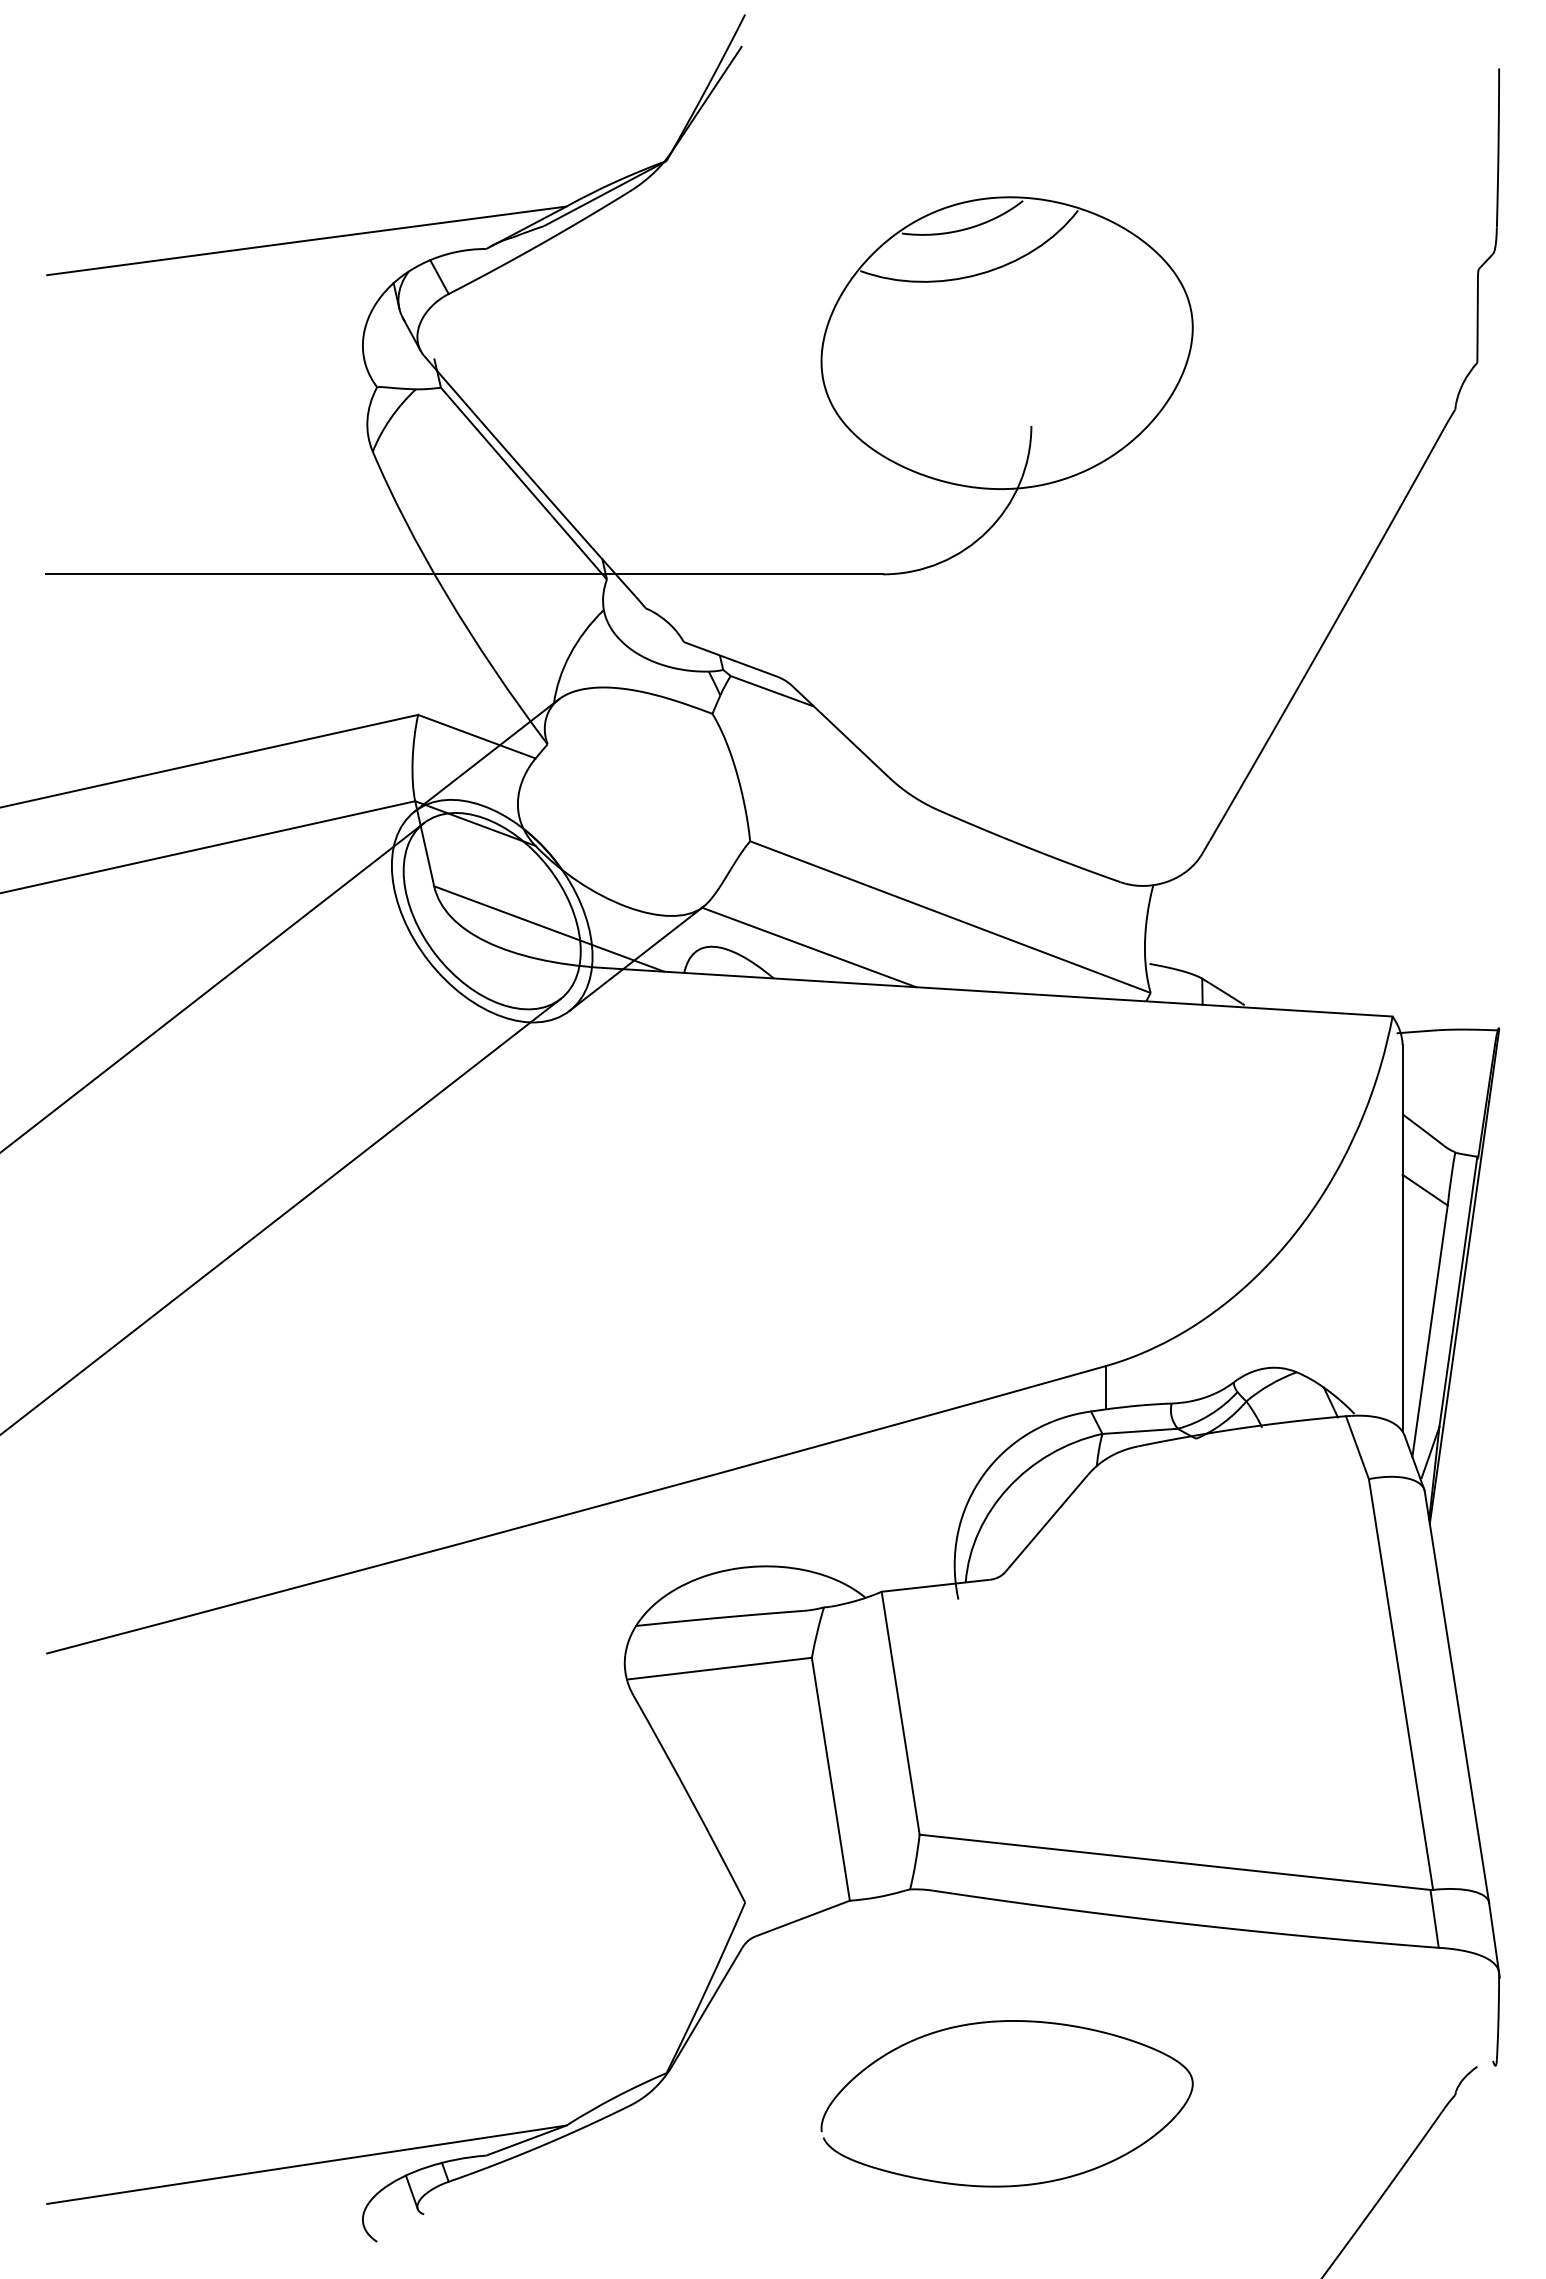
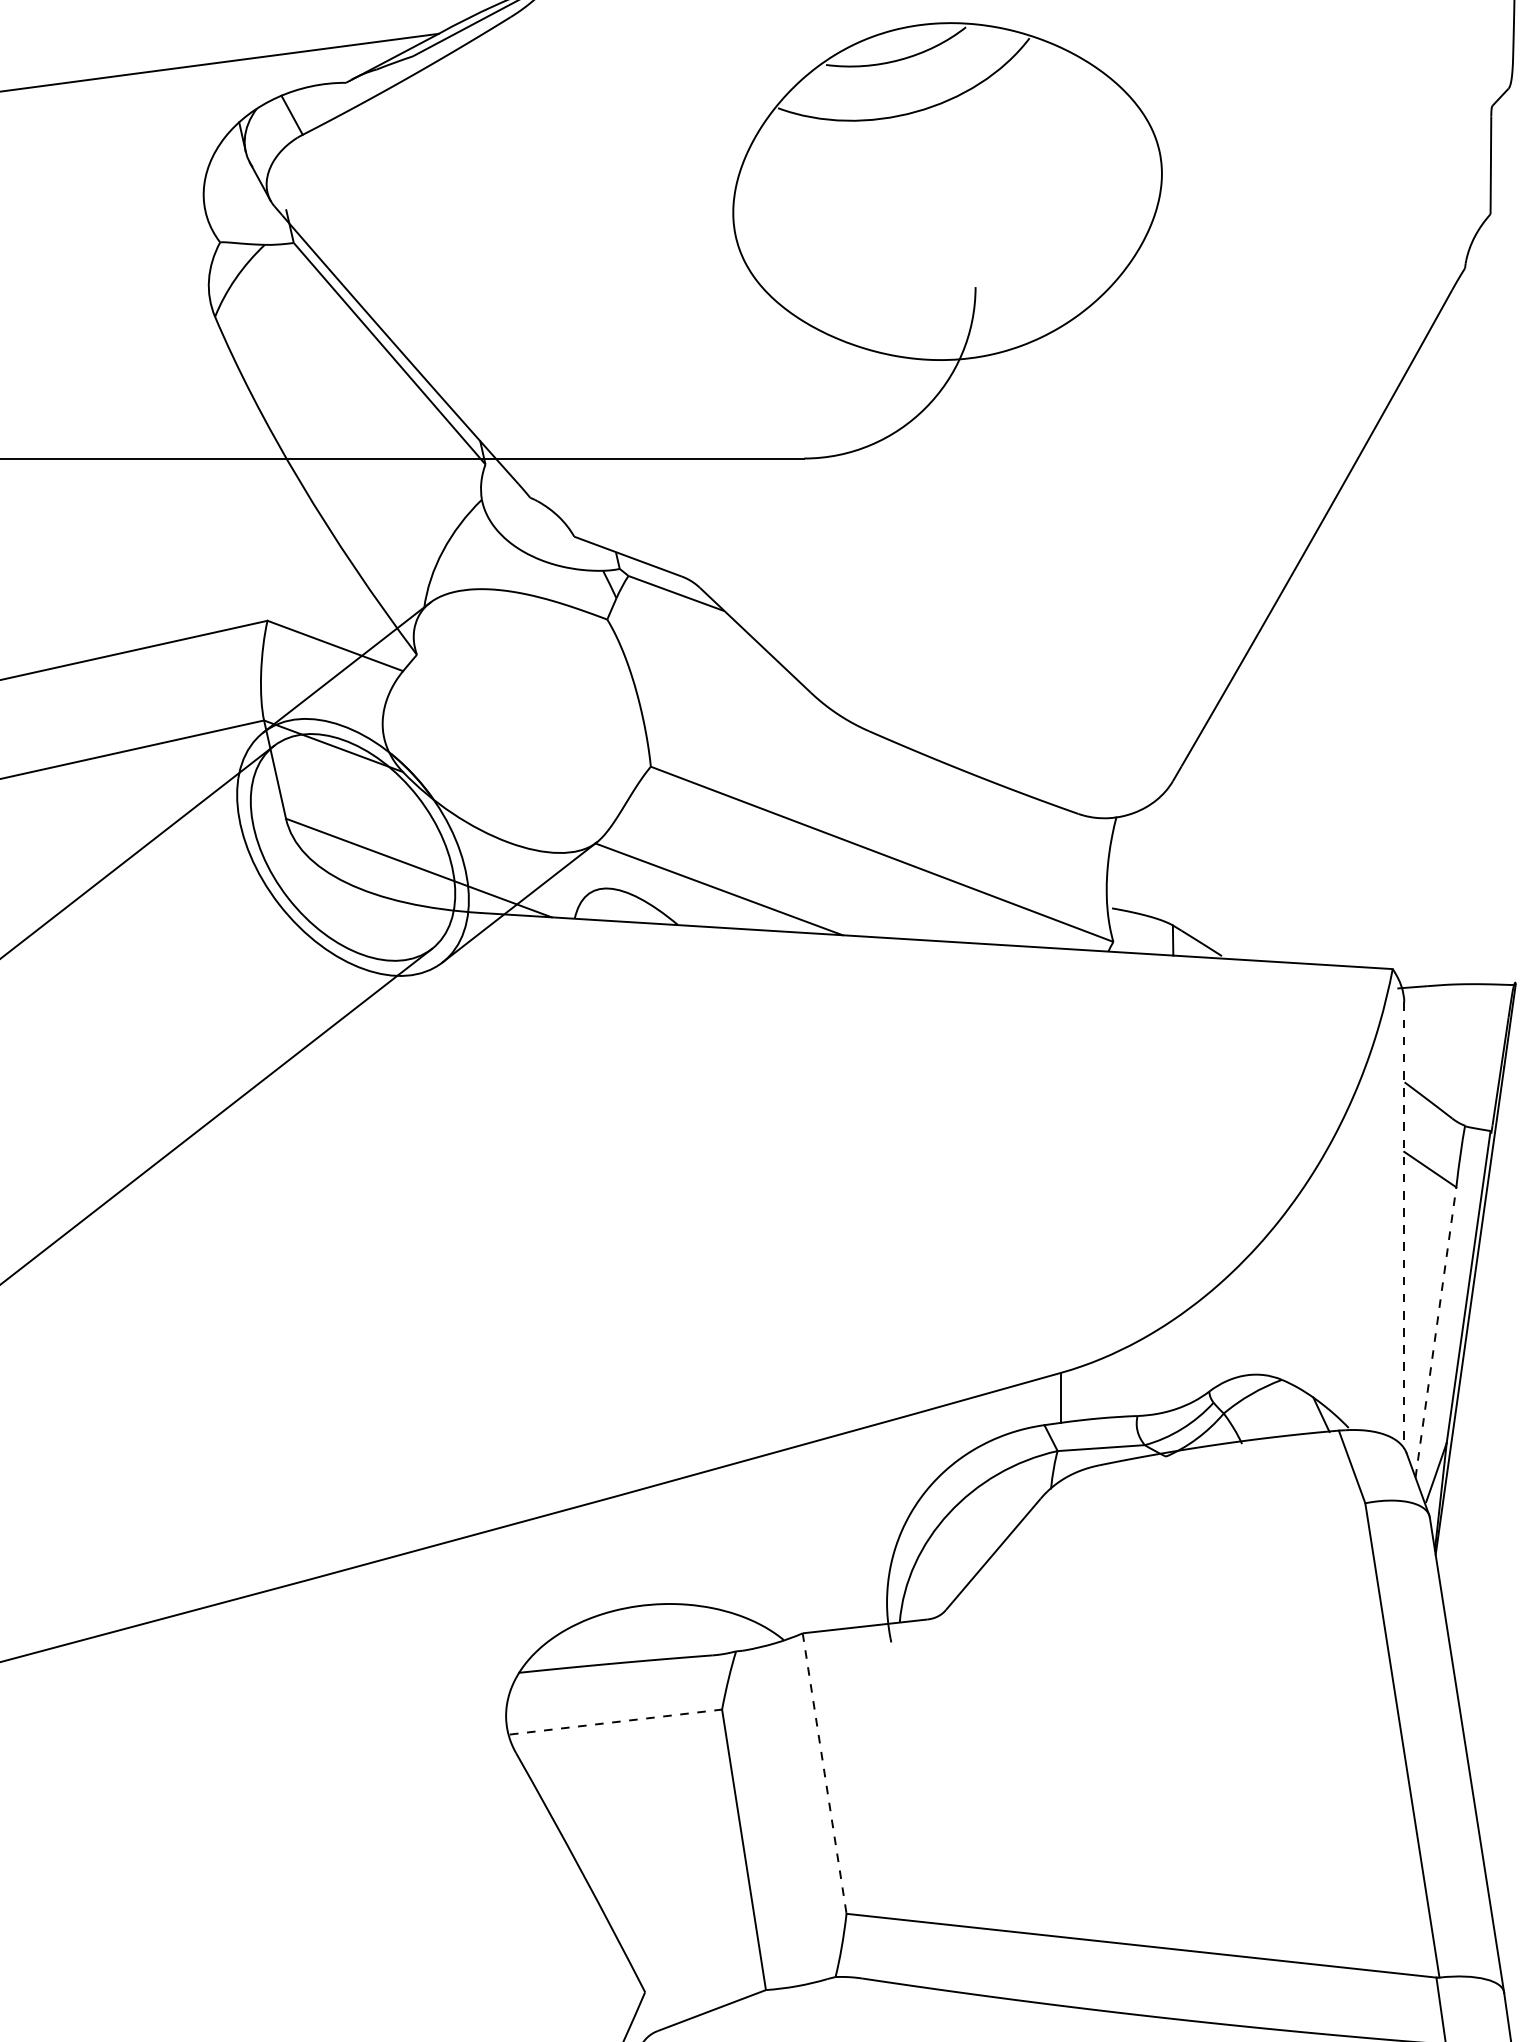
line: (1402, 1239) -> (1404, 1226), solid -> dashed
line: (1430, 1331) -> (1436, 1332), solid -> dashed
line: (720, 1668) -> (616, 1721), solid -> dashed
line: (900, 1713) -> (824, 1773), solid -> dashed

